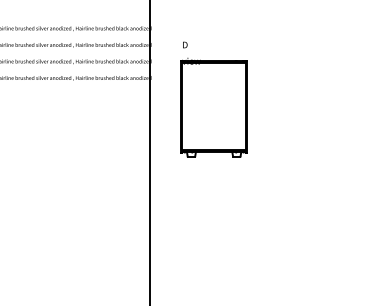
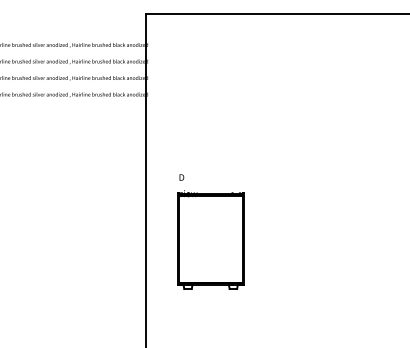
part: (213, 98) -> (210, 231), moved

